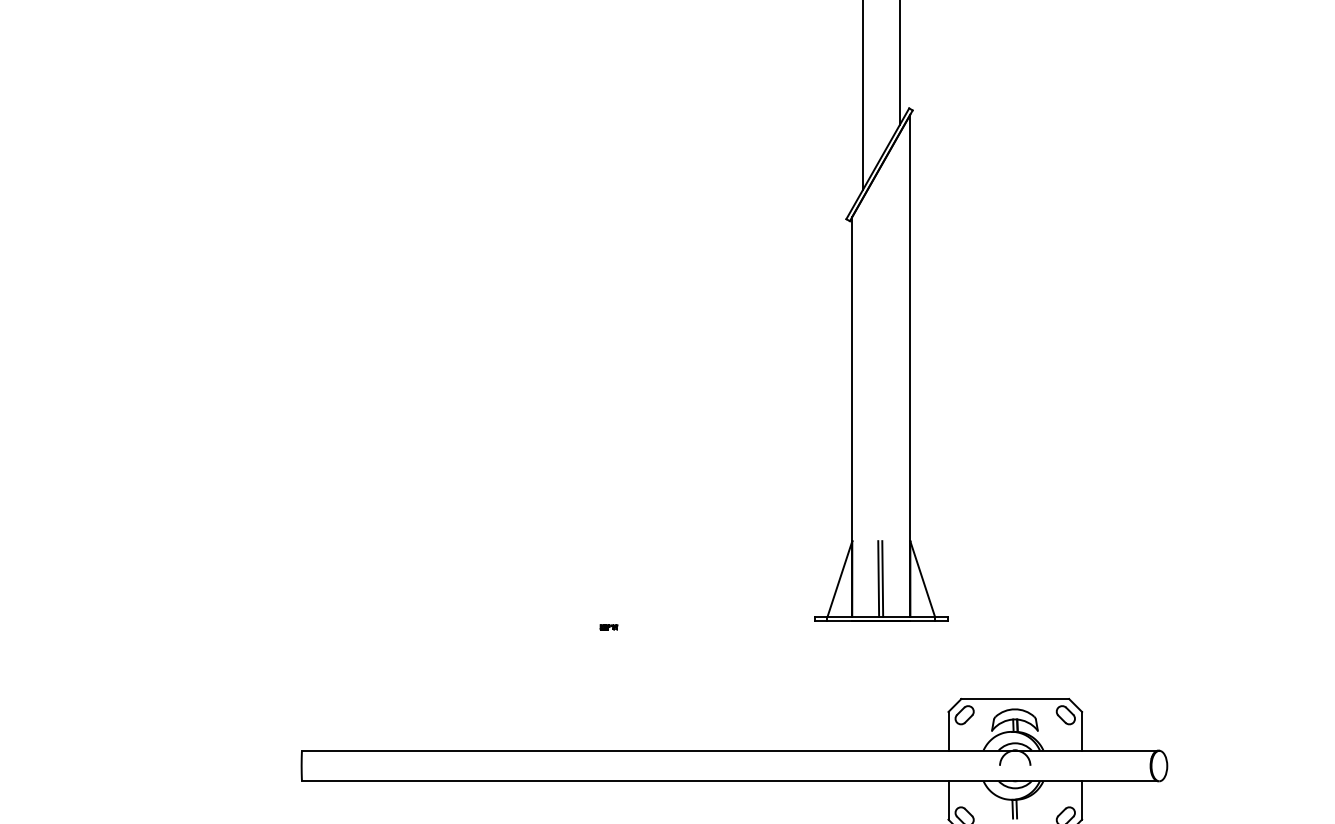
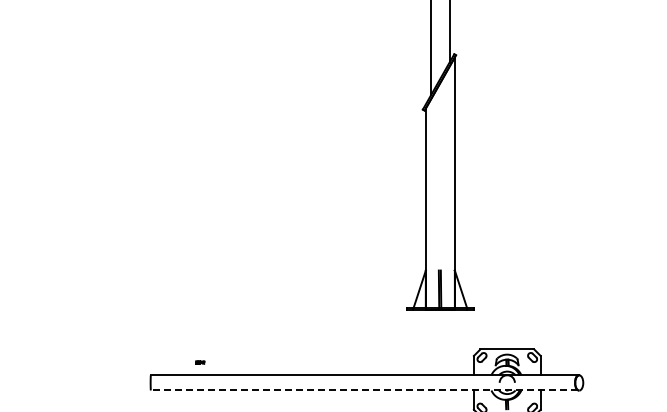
part: (609, 627) -> (200, 362), moved
line: (729, 781) -> (364, 390), solid -> dashed

